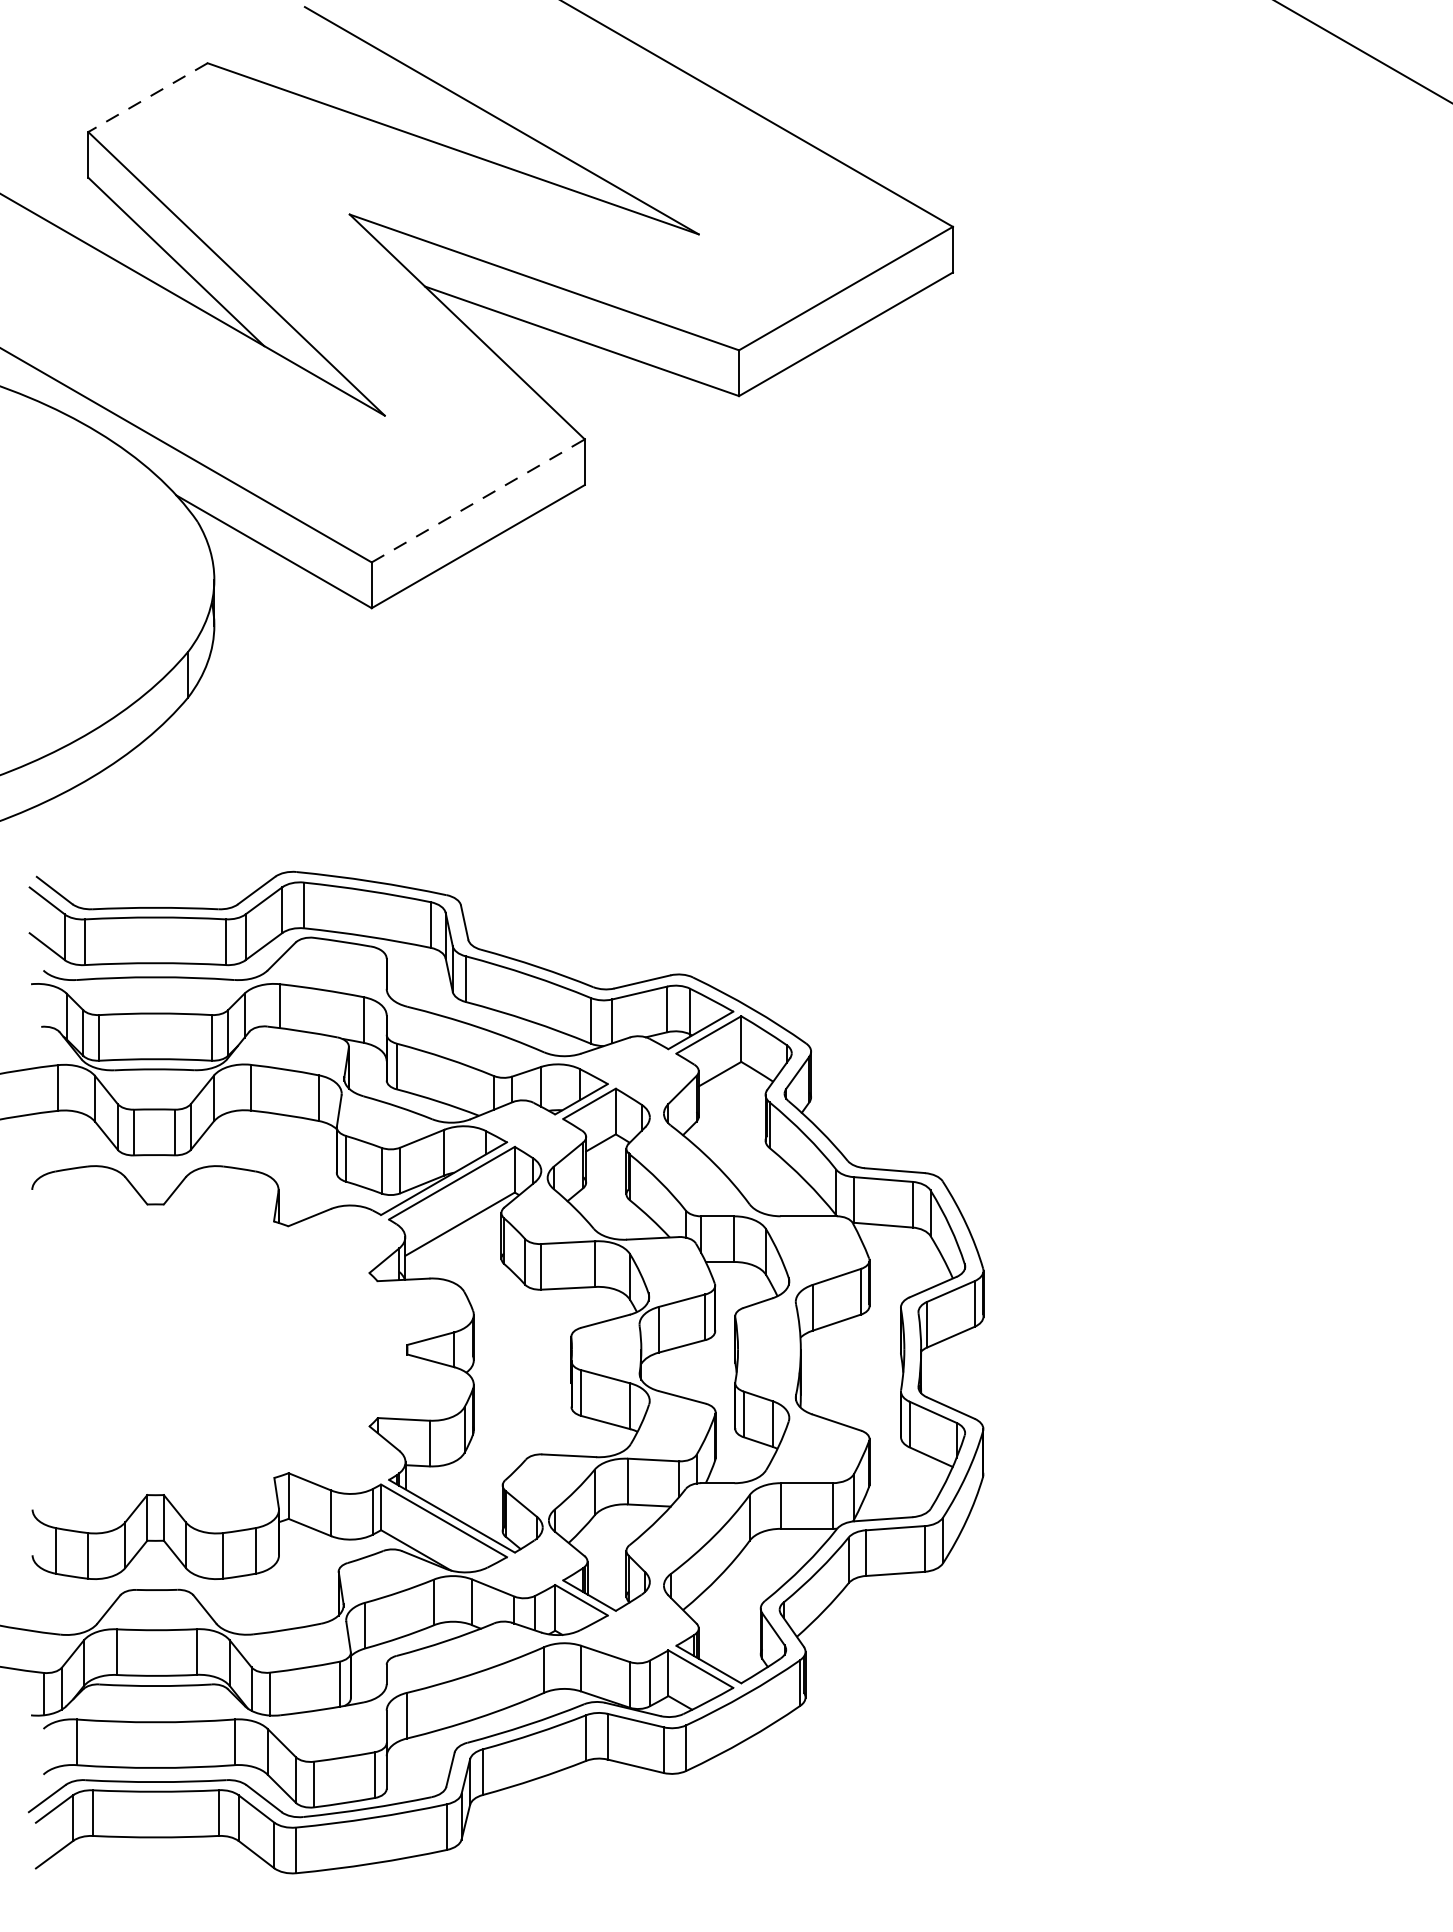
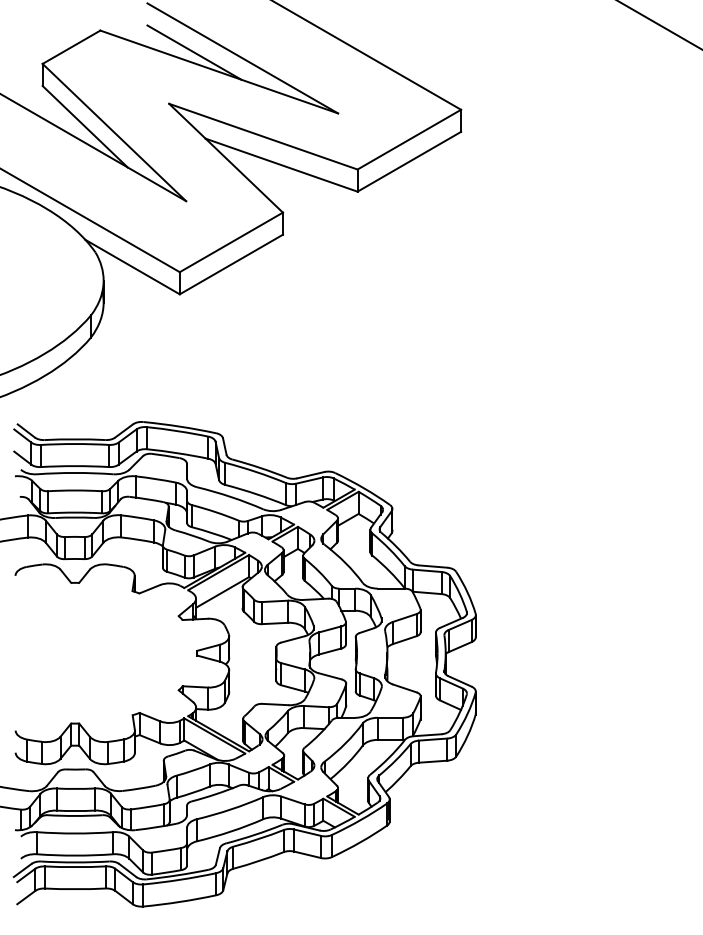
line: (147, 98) -> (71, 47), dashed -> solid
line: (402, 108) -> (194, 52), added
line: (478, 501) -> (231, 242), dashed -> solid

